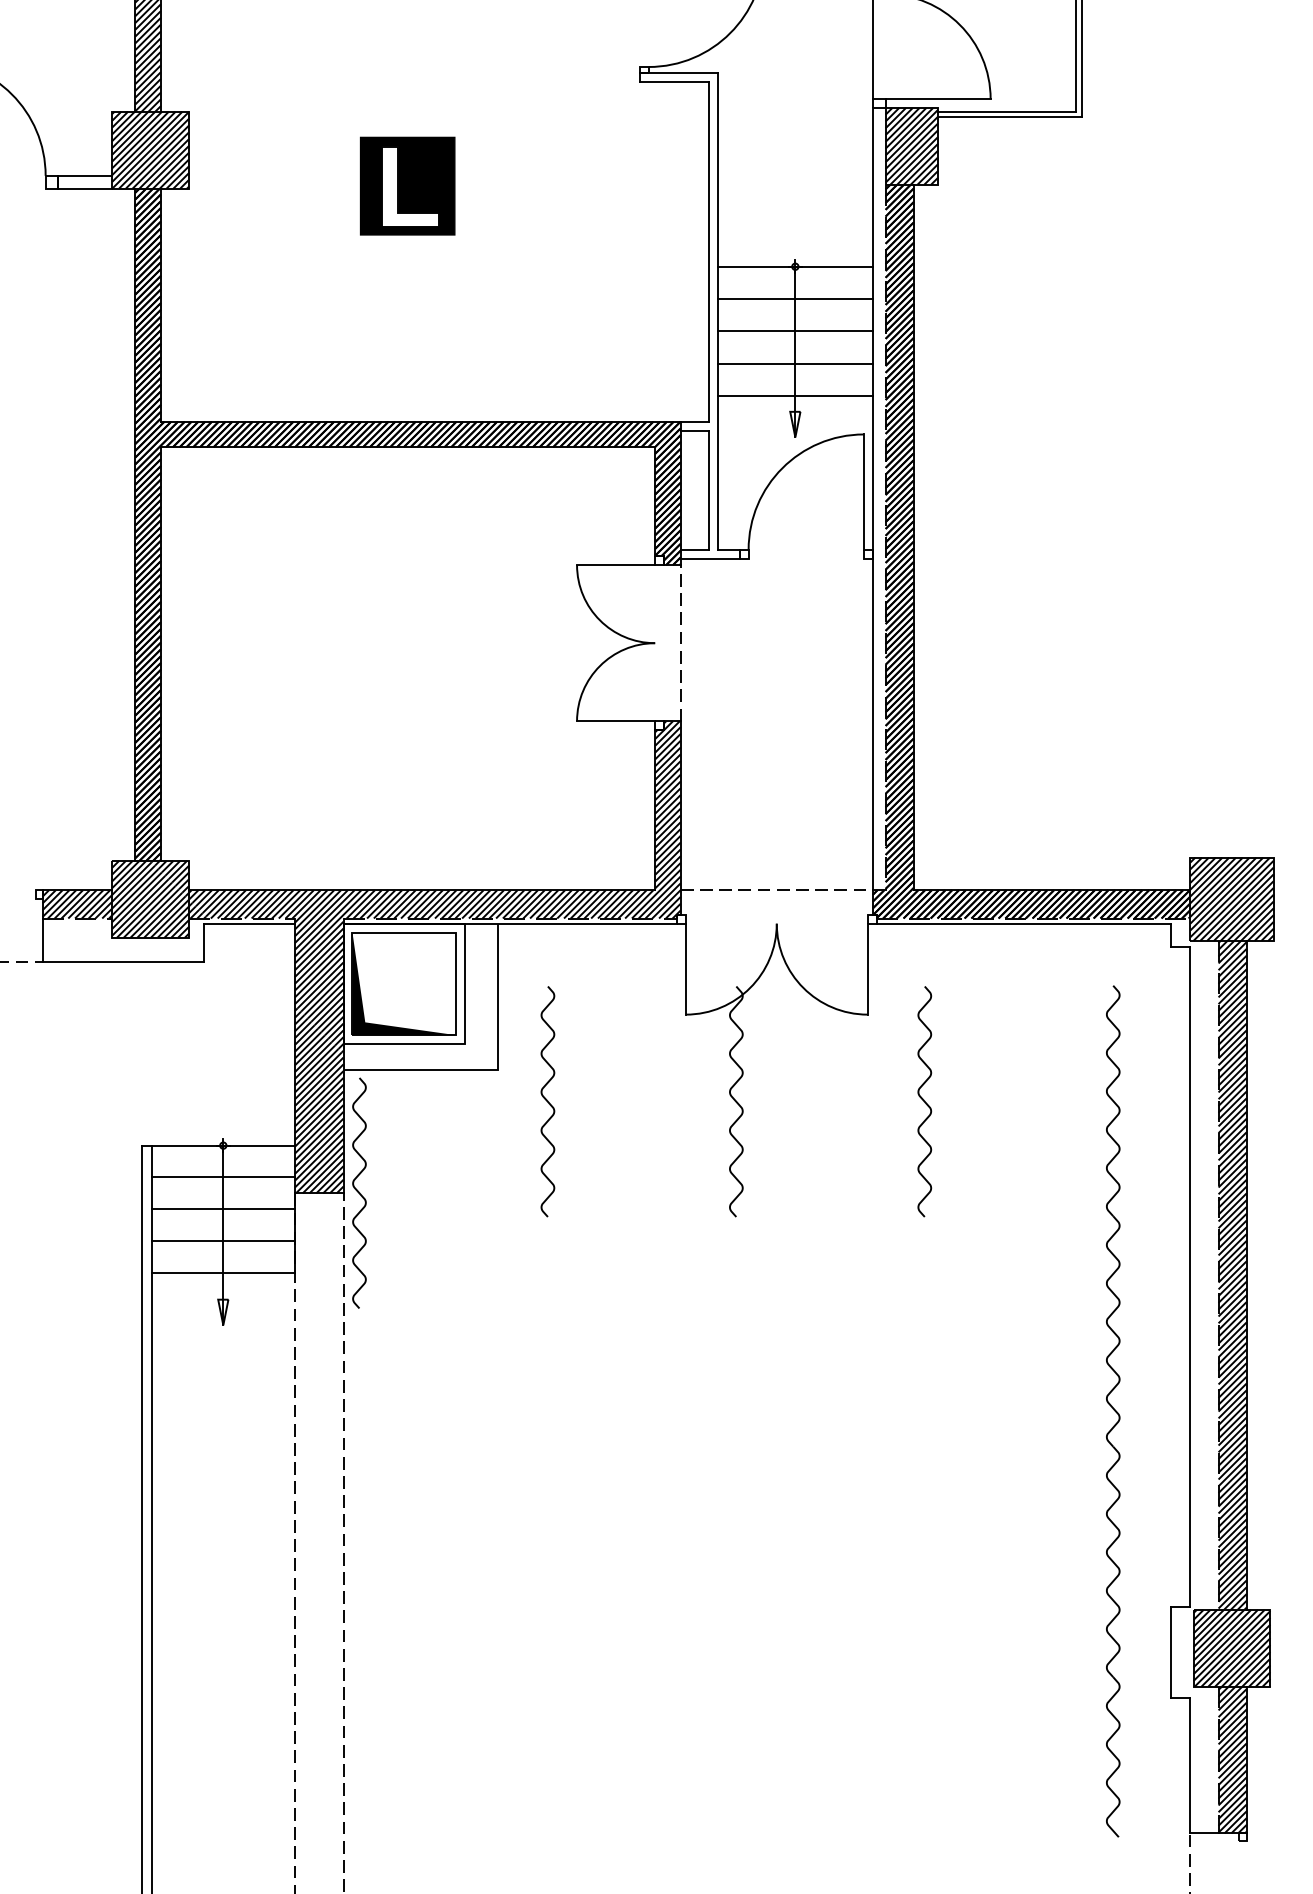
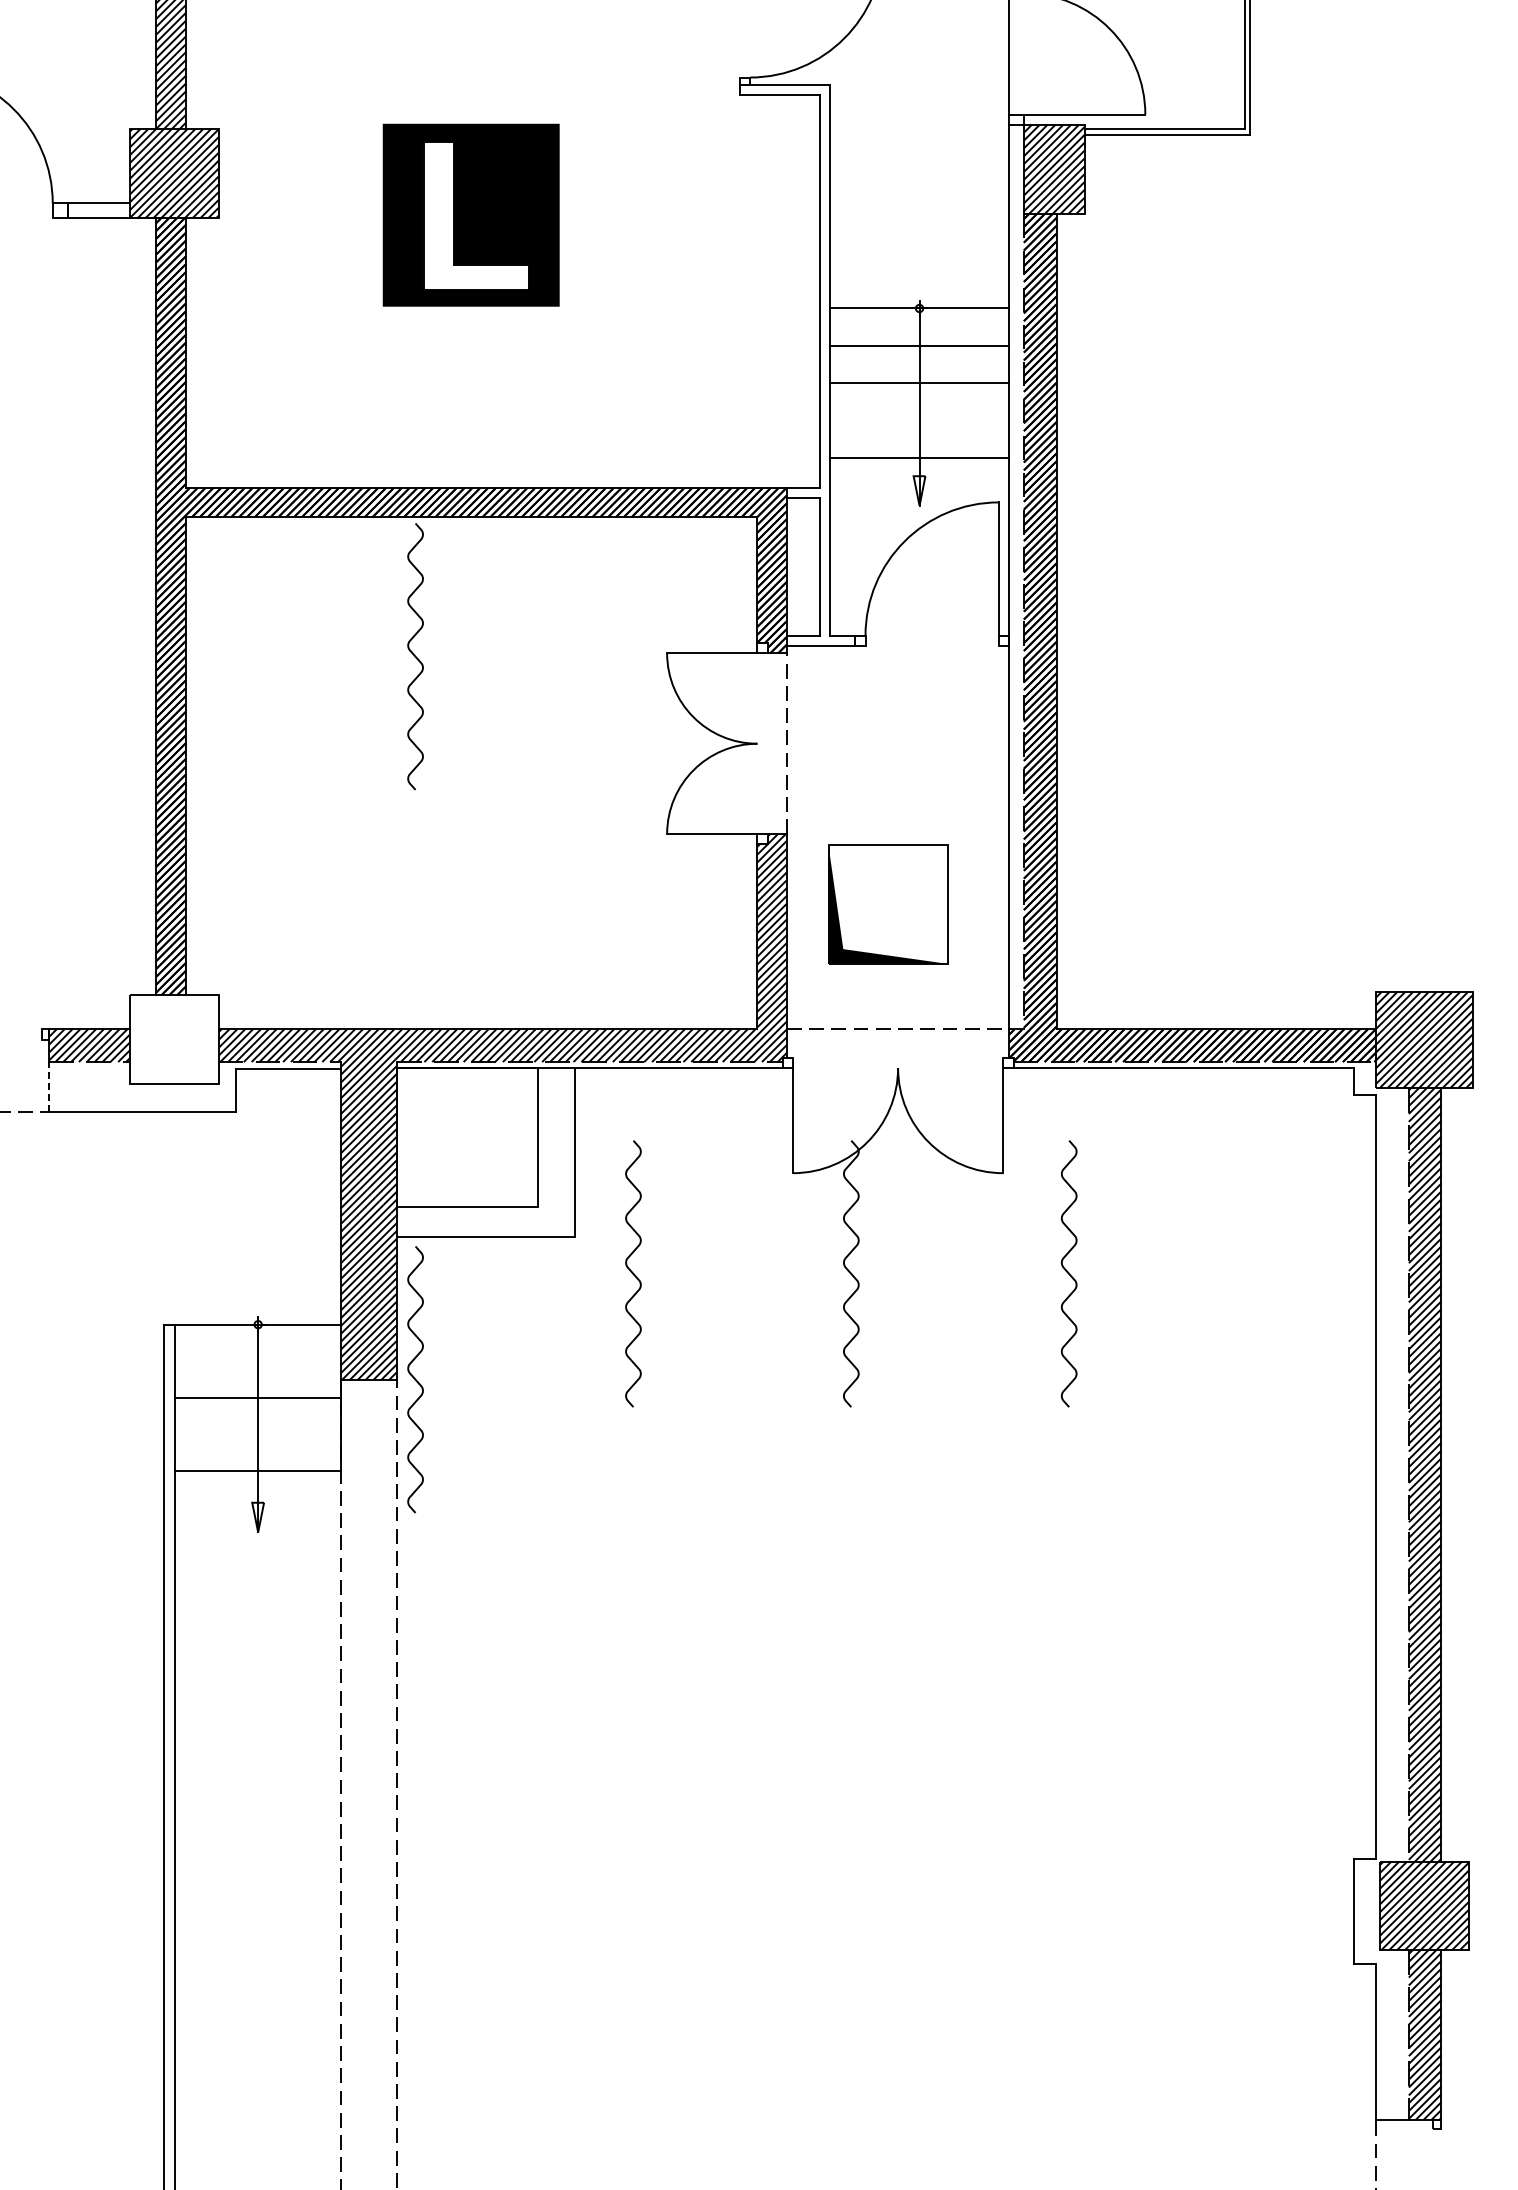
part: (407, 186) -> (471, 215), size x1.6
line: (795, 363) -> (919, 420), removed
curve: (359, 567) -> (415, 656), added
hatch: (150, 898) -> (173, 1039), removed
line: (42, 939) -> (49, 1086), solid -> dashed
part: (403, 983) -> (887, 904), moved
line: (222, 1177) -> (257, 1361), removed
line: (222, 1240) -> (257, 1434), removed
part: (1112, 1411) -> (1286, 1631), removed

